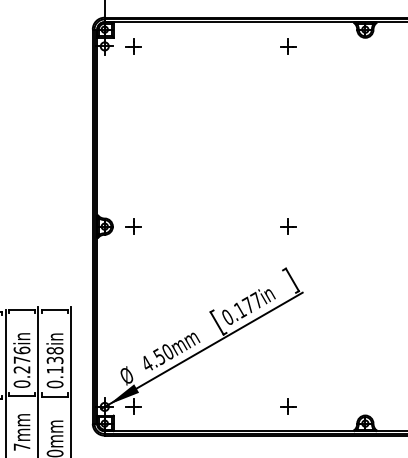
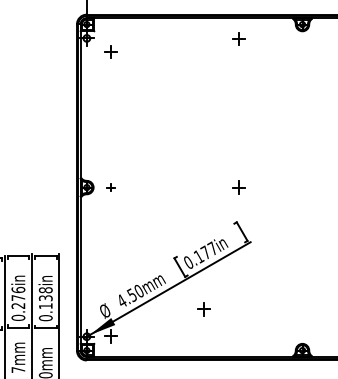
part: (133, 46) -> (110, 51), moved
part: (133, 226) -> (110, 187), size x0.6
part: (287, 406) -> (203, 309), moved

